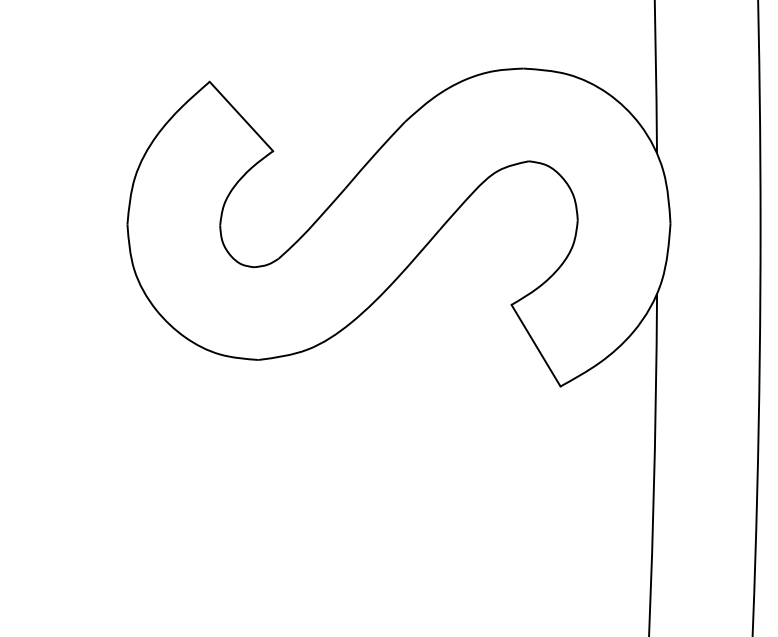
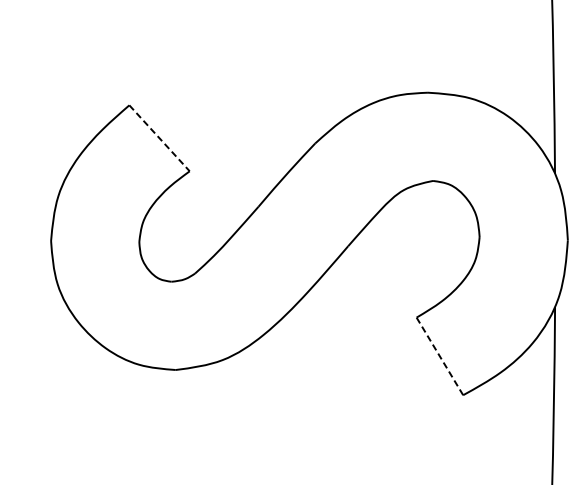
line: (241, 116) -> (159, 138), solid -> dashed
line: (536, 345) -> (440, 356), solid -> dashed

